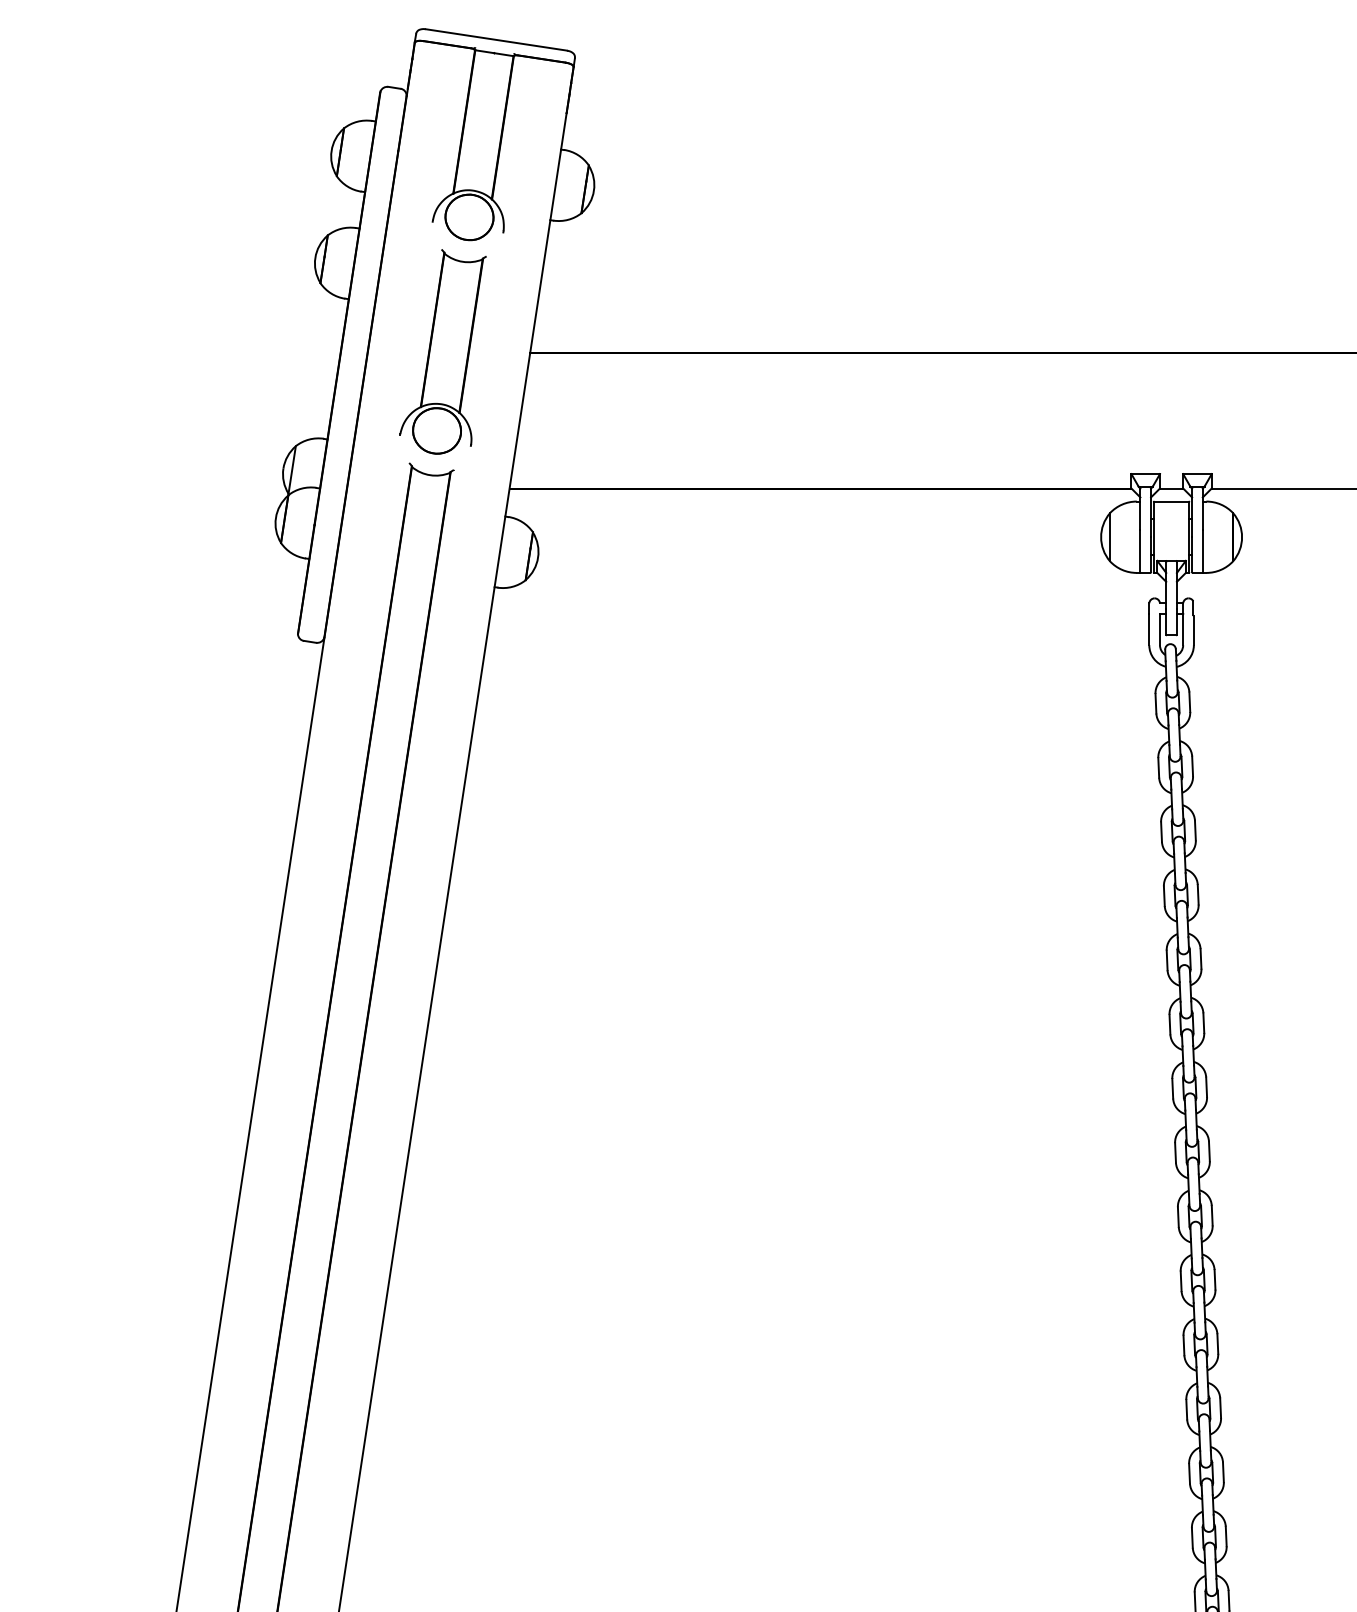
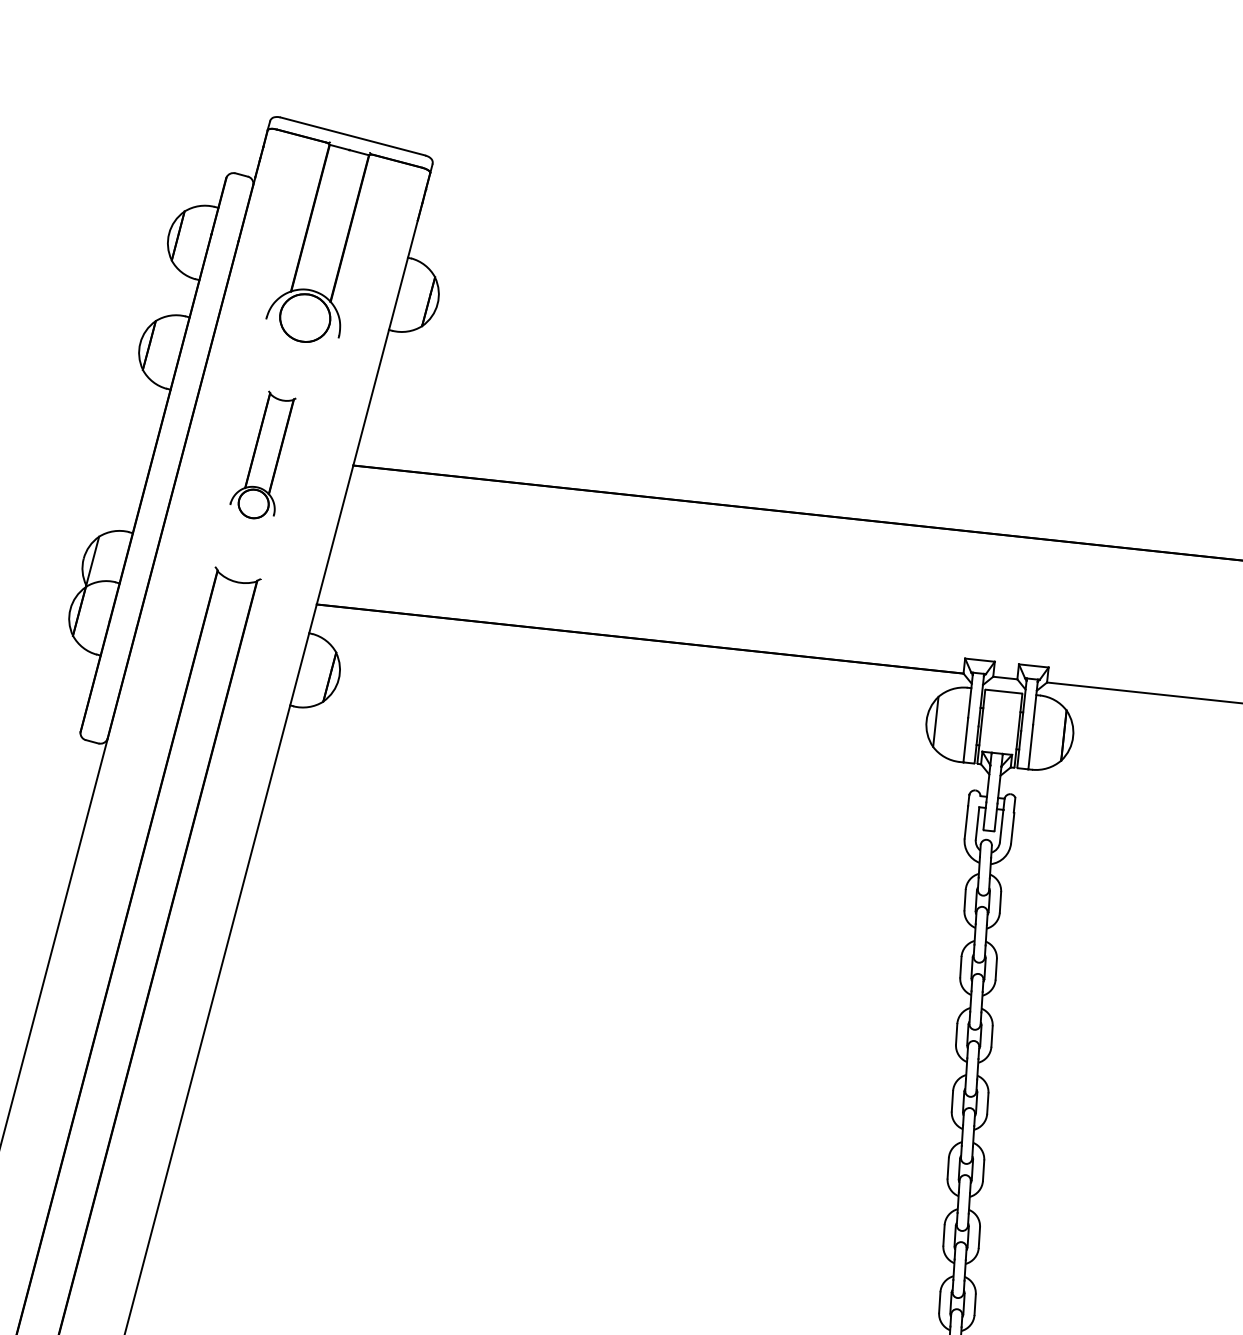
part: (442, 351) -> (262, 454), size x0.6

